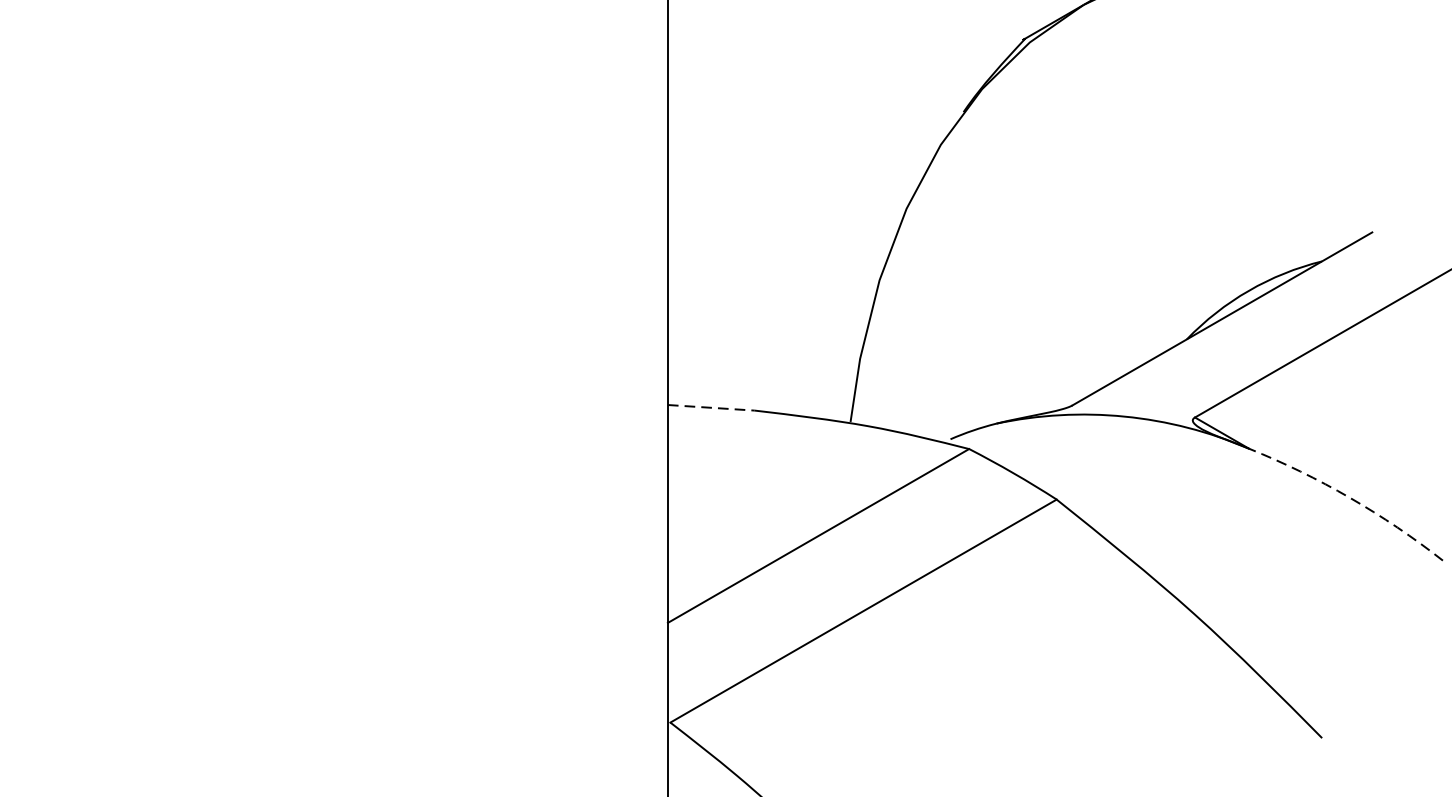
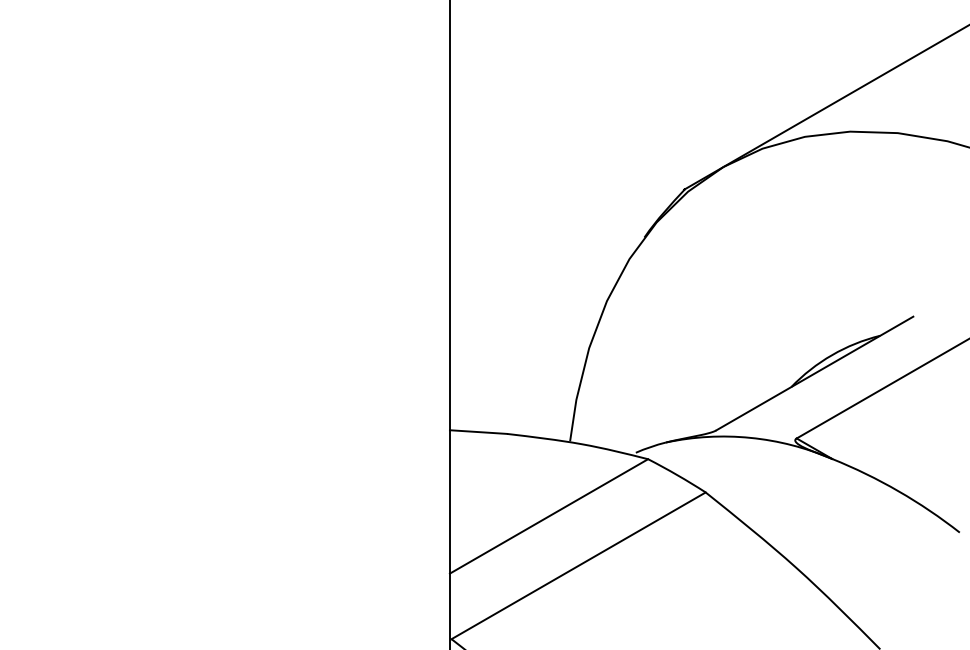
line: (711, 408) -> (478, 432), dashed -> solid
arc: (1349, 498) -> (898, 491), dashed -> solid

